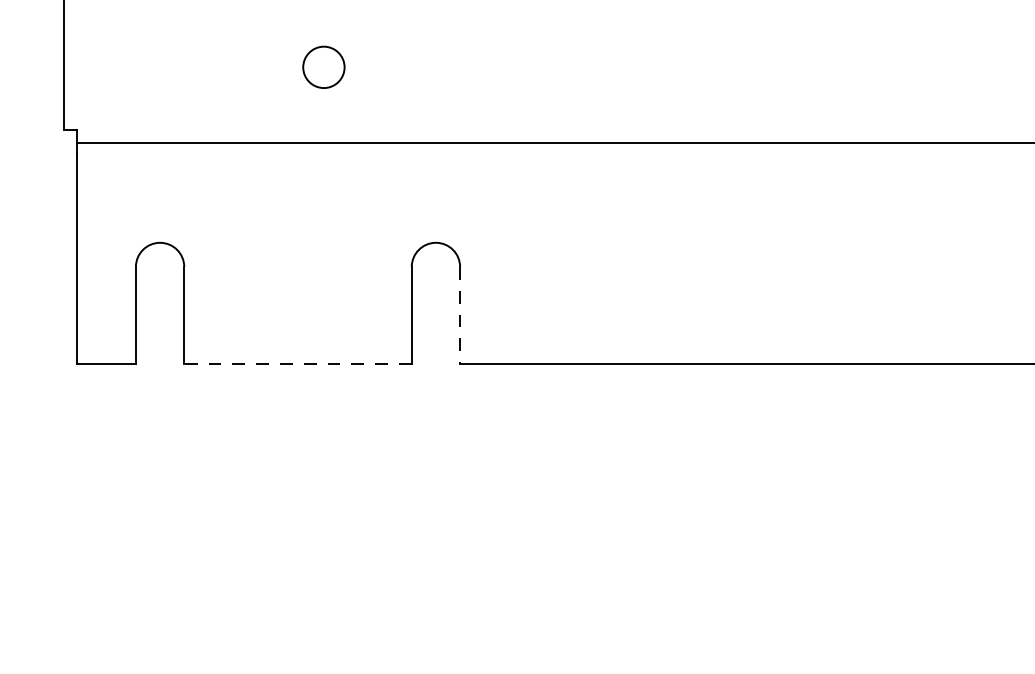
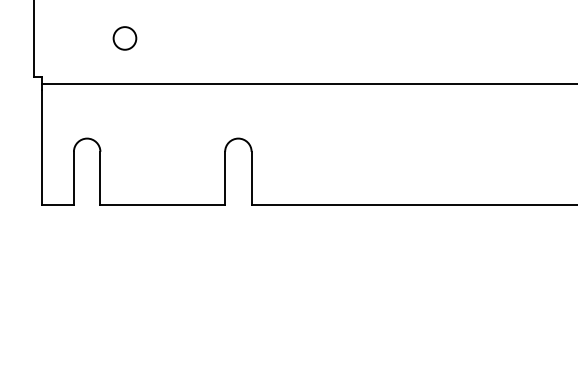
circle: (323, 67) -> (124, 38), moved
line: (459, 315) -> (251, 178), dashed -> solid
line: (297, 363) -> (162, 204), dashed -> solid

